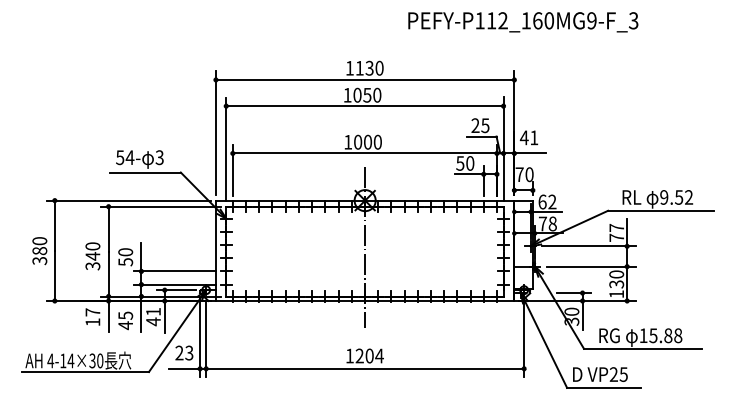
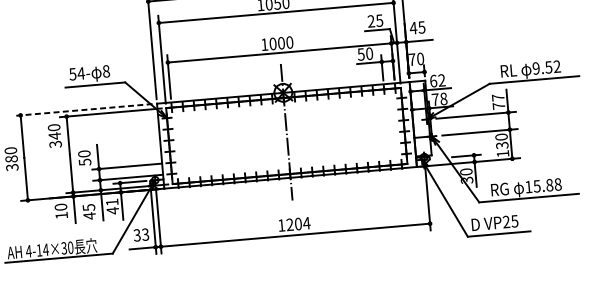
text: (534, 137) -> (422, 27), 41 -> 45
text: (159, 157) -> (106, 71), 3 -> 8
line: (128, 200) -> (82, 109), solid -> dashed
text: (92, 256) -> (54, 136), moved
text: (92, 312) -> (60, 207), 17 -> 10
text: (179, 353) -> (137, 235), 23 -> 33

